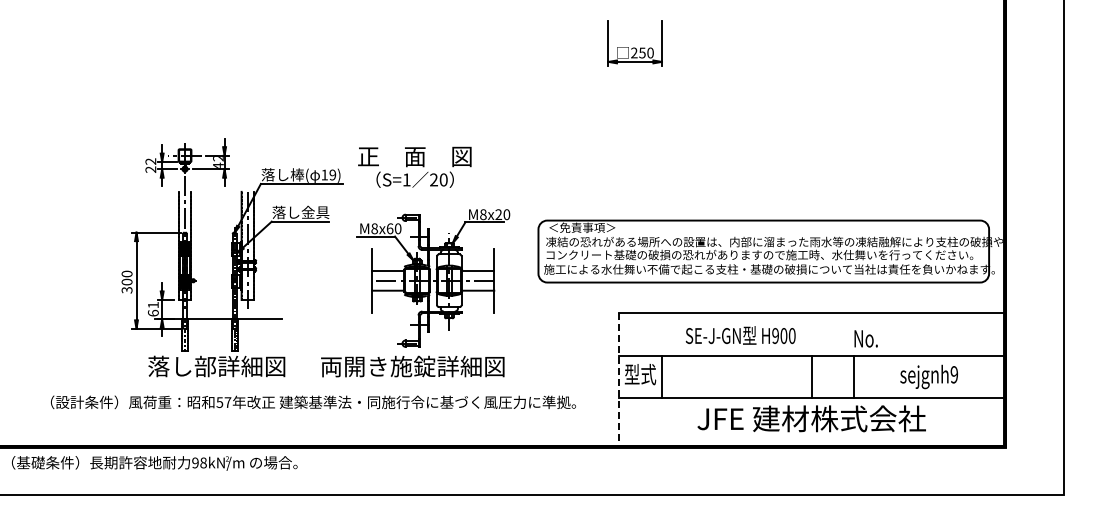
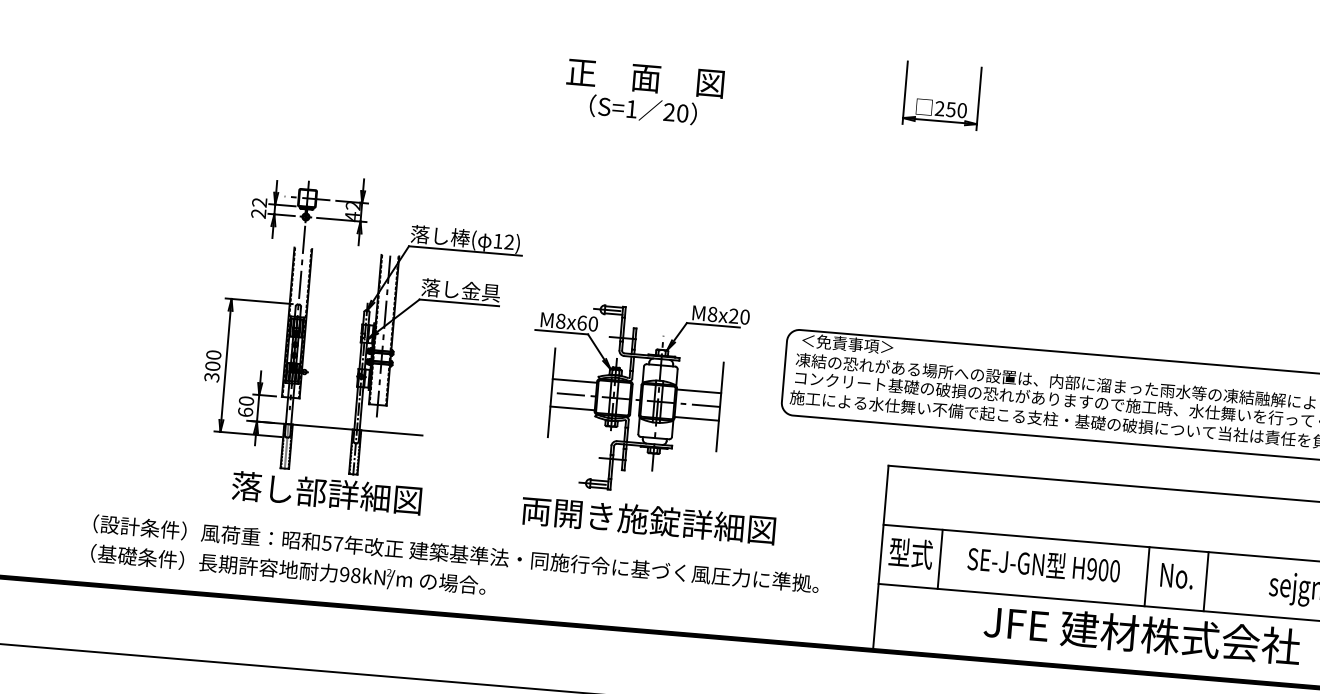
text: (414, 166) -> (643, 91), moved
text: (332, 175) -> (508, 242), 19) -> 12)
text: (153, 304) -> (246, 400), 61 -> 60
text: (740, 335) -> (1043, 564), moved
text: (865, 338) -> (1176, 575), moved
text: (412, 366) -> (648, 520), moved
line: (619, 379) -> (881, 557), dashed -> solid
text: (154, 463) -> (288, 570), moved

